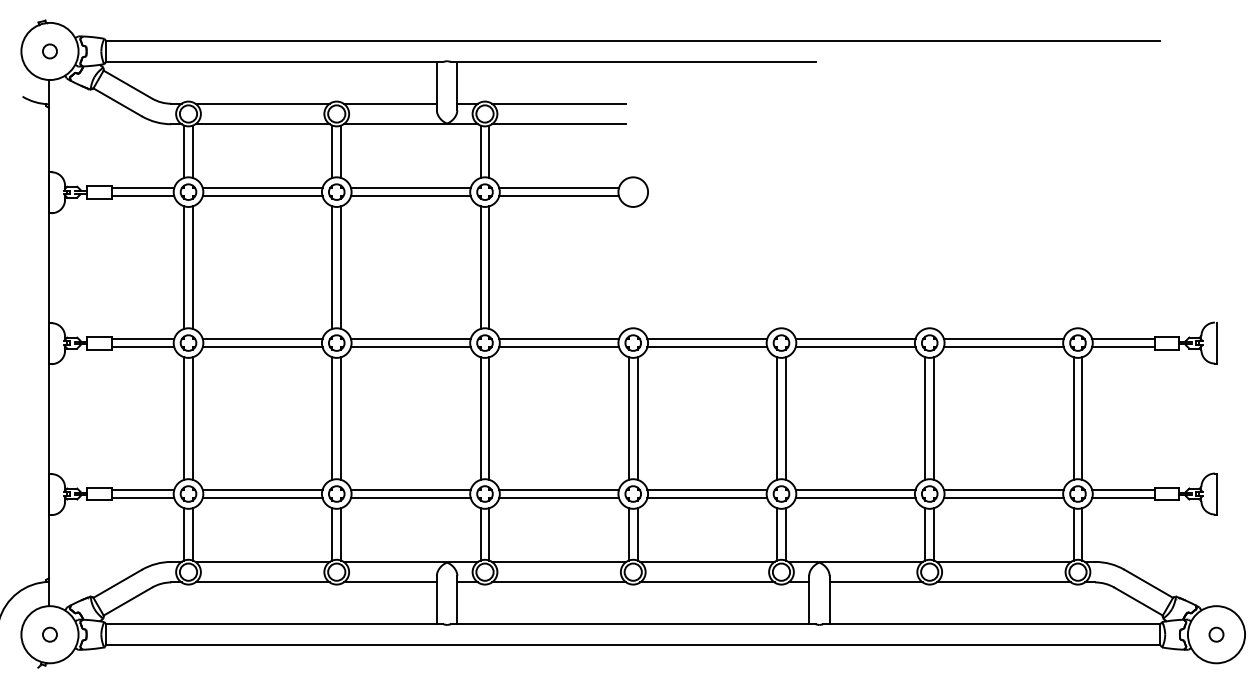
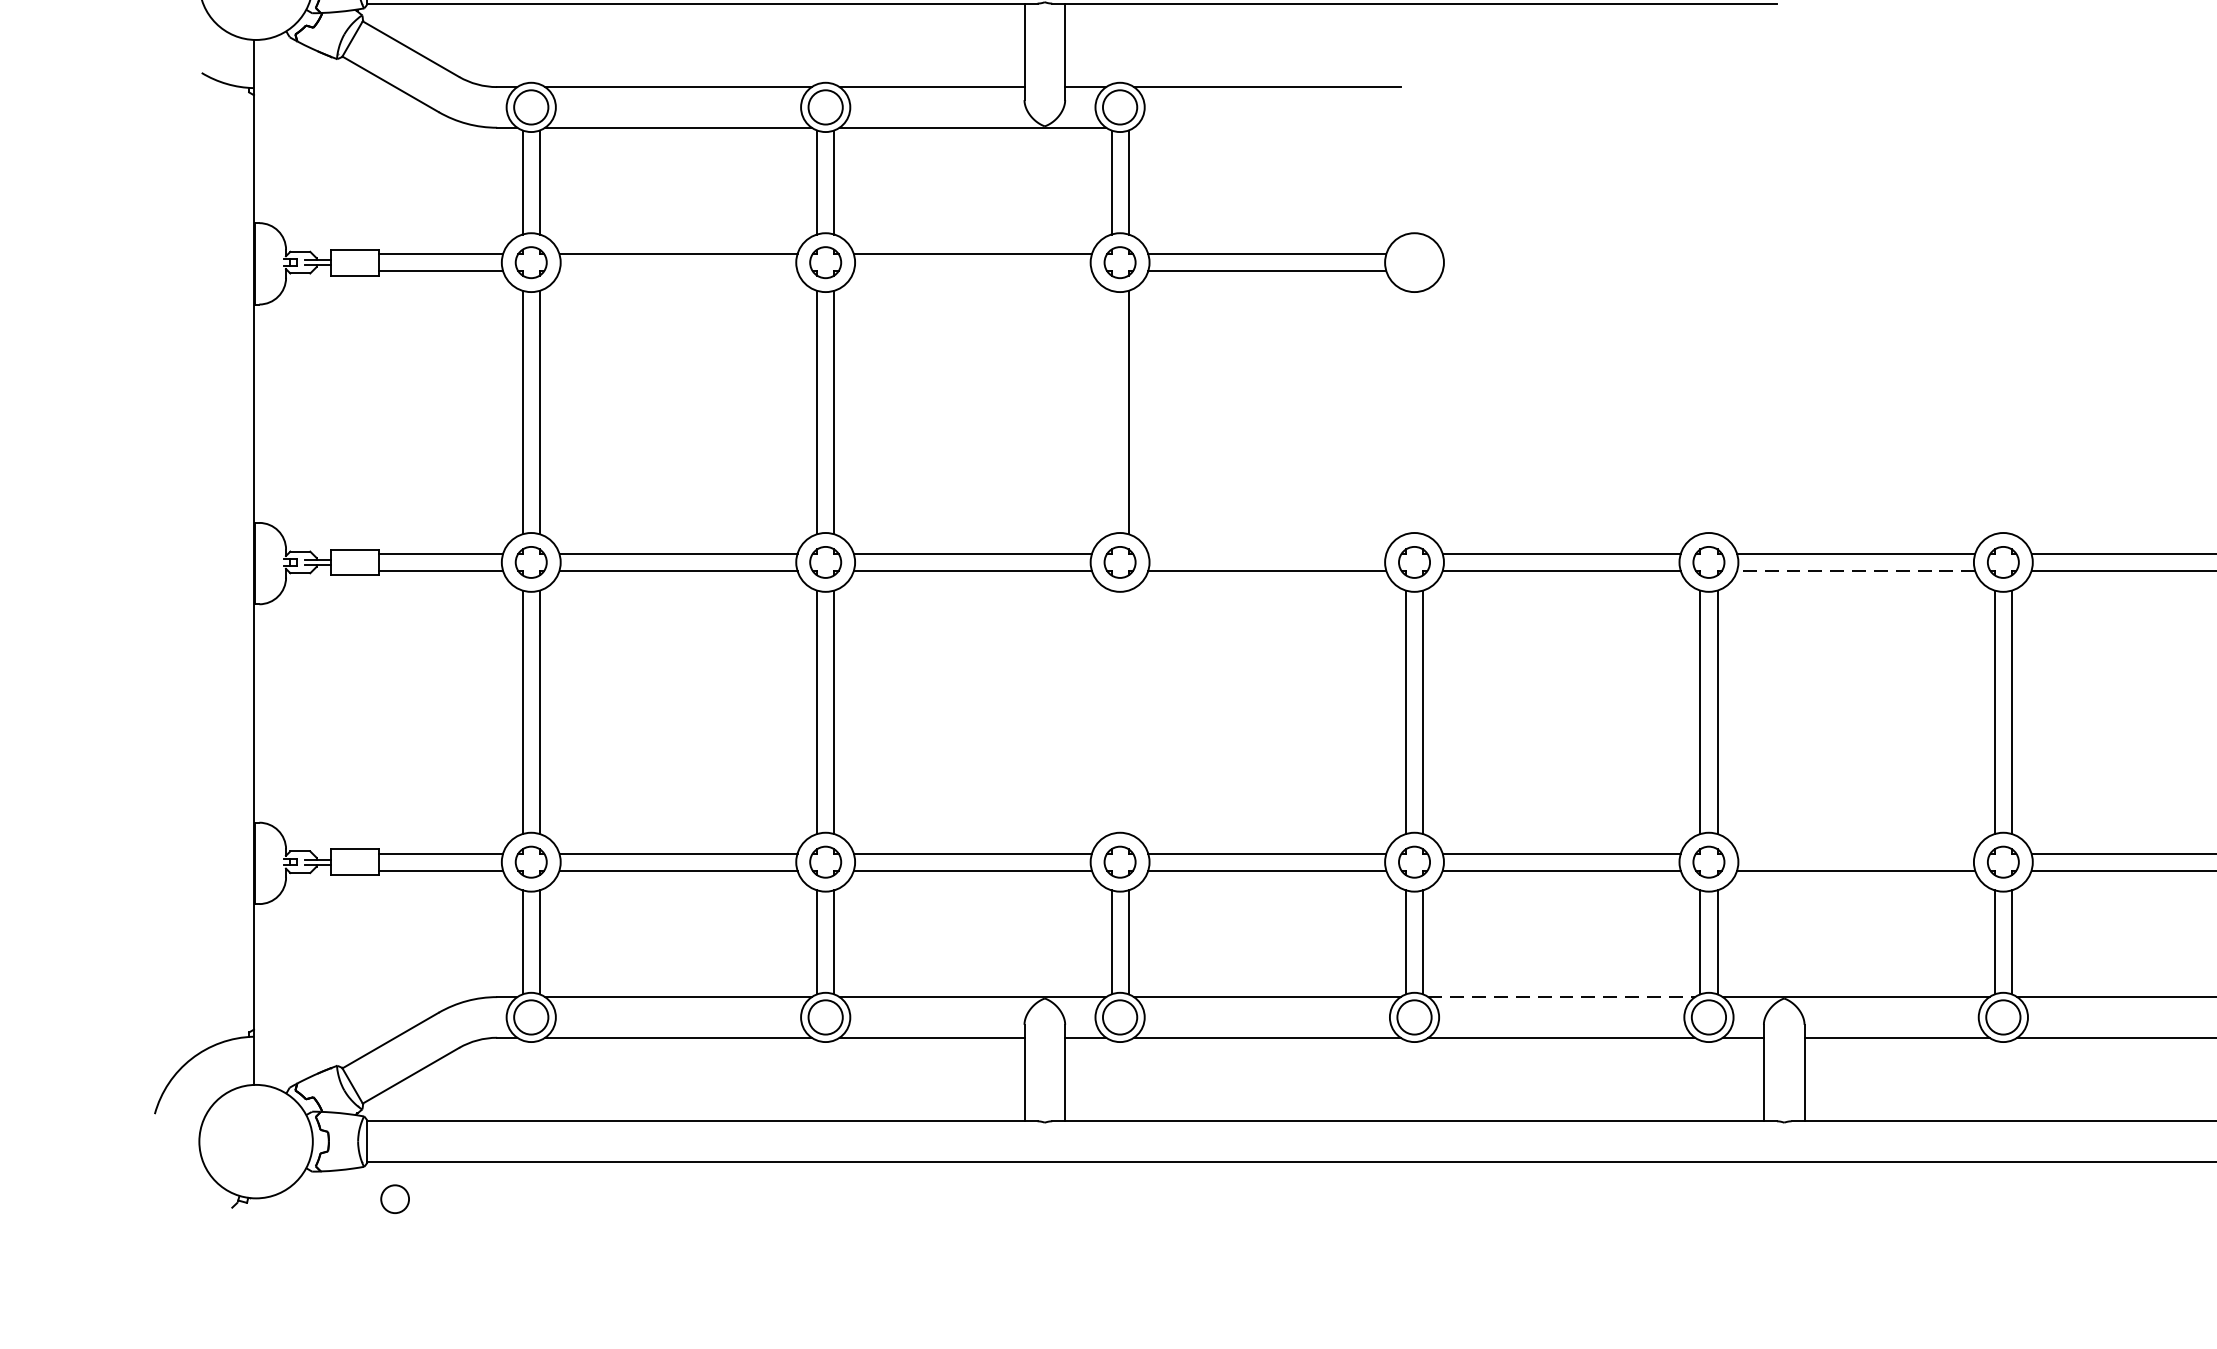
line: (559, 124) -> (1268, 128), removed
line: (262, 196) -> (678, 271), removed
line: (410, 196) -> (972, 271), removed
line: (480, 267) -> (1111, 412), removed
line: (559, 338) -> (1268, 553), removed
line: (855, 347) -> (1855, 571), solid -> dashed
line: (480, 418) -> (1111, 712), removed
line: (489, 418) -> (1129, 712), removed
line: (855, 489) -> (1855, 853), removed
line: (707, 561) -> (1561, 996), solid -> dashed
circle: (49, 634) -> (394, 1198), moved

